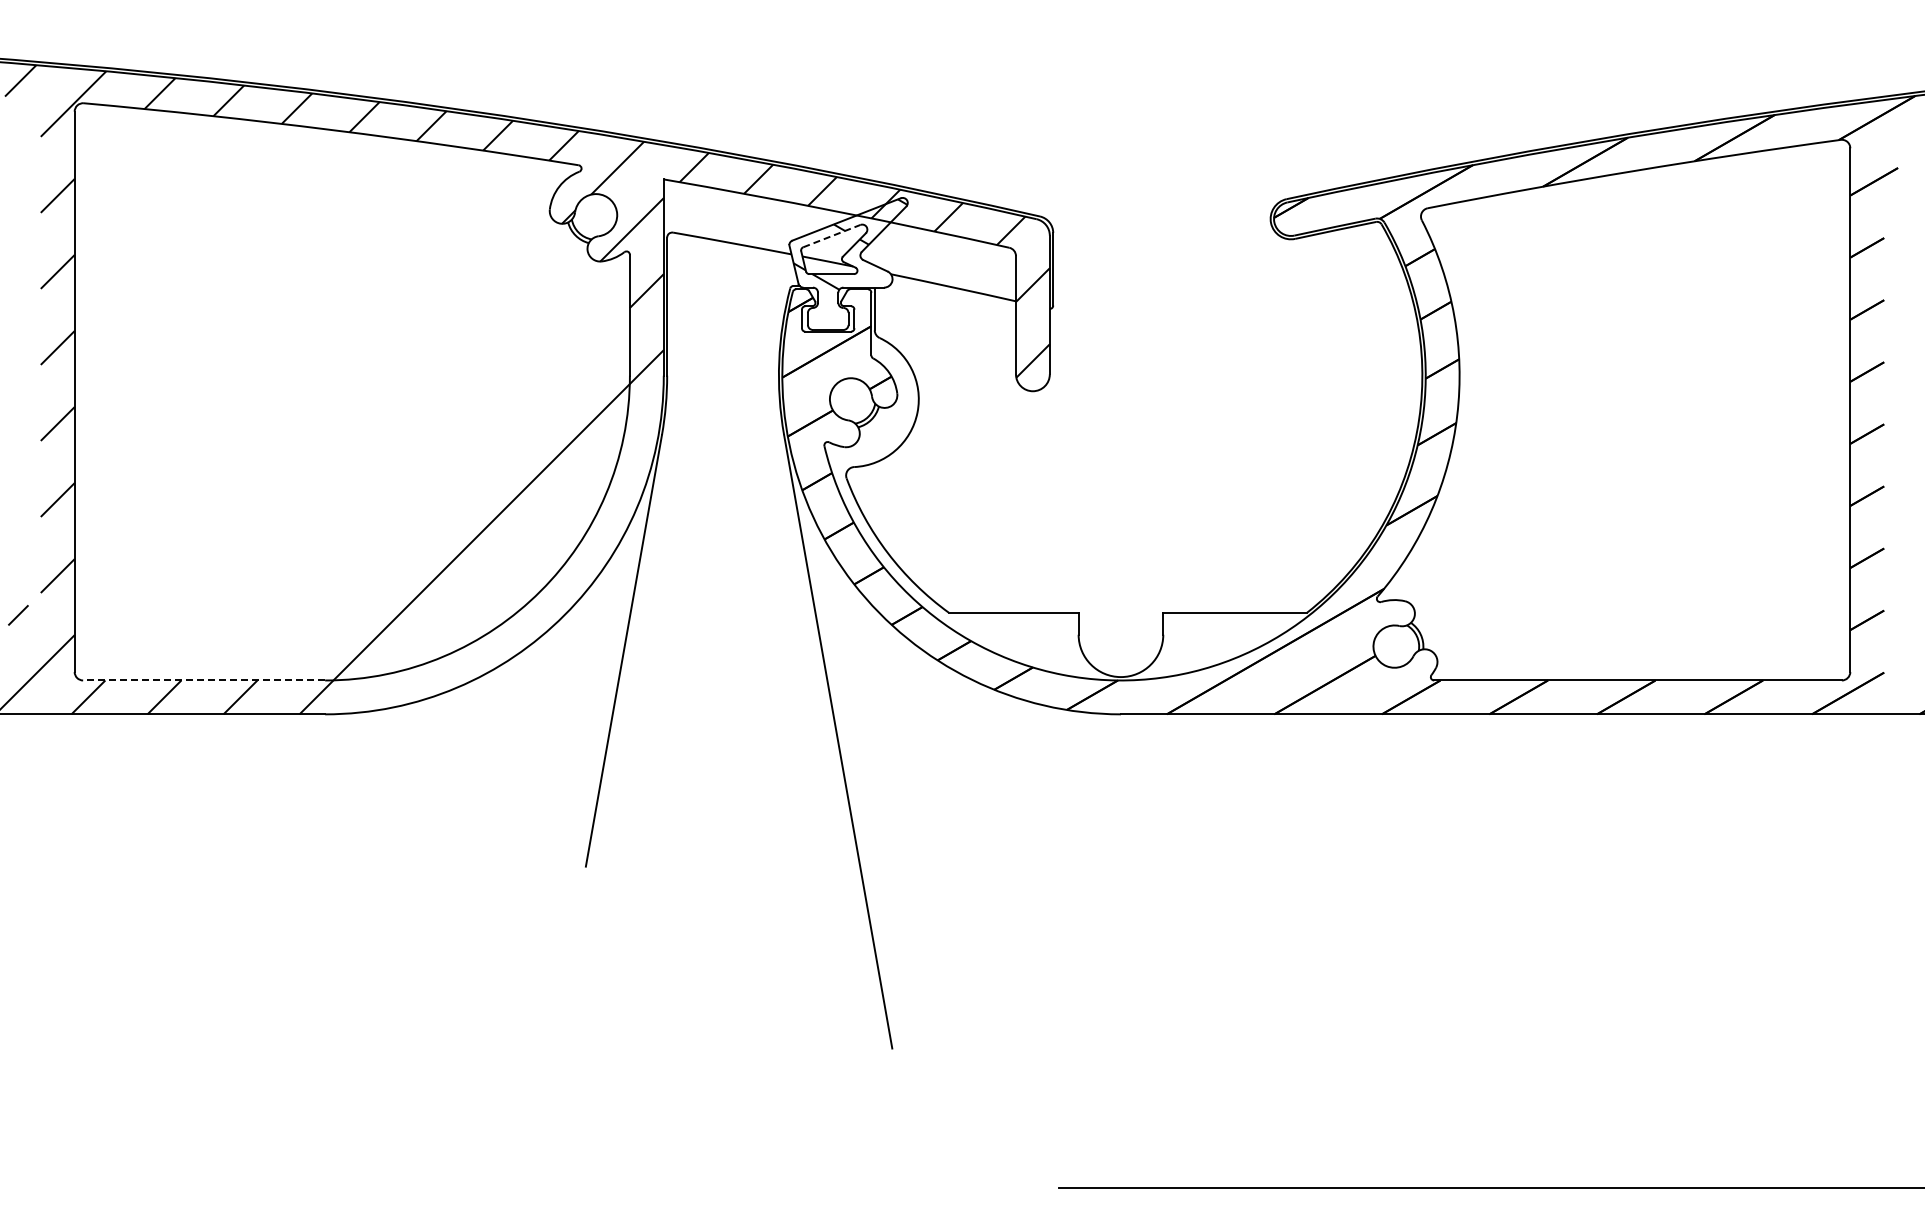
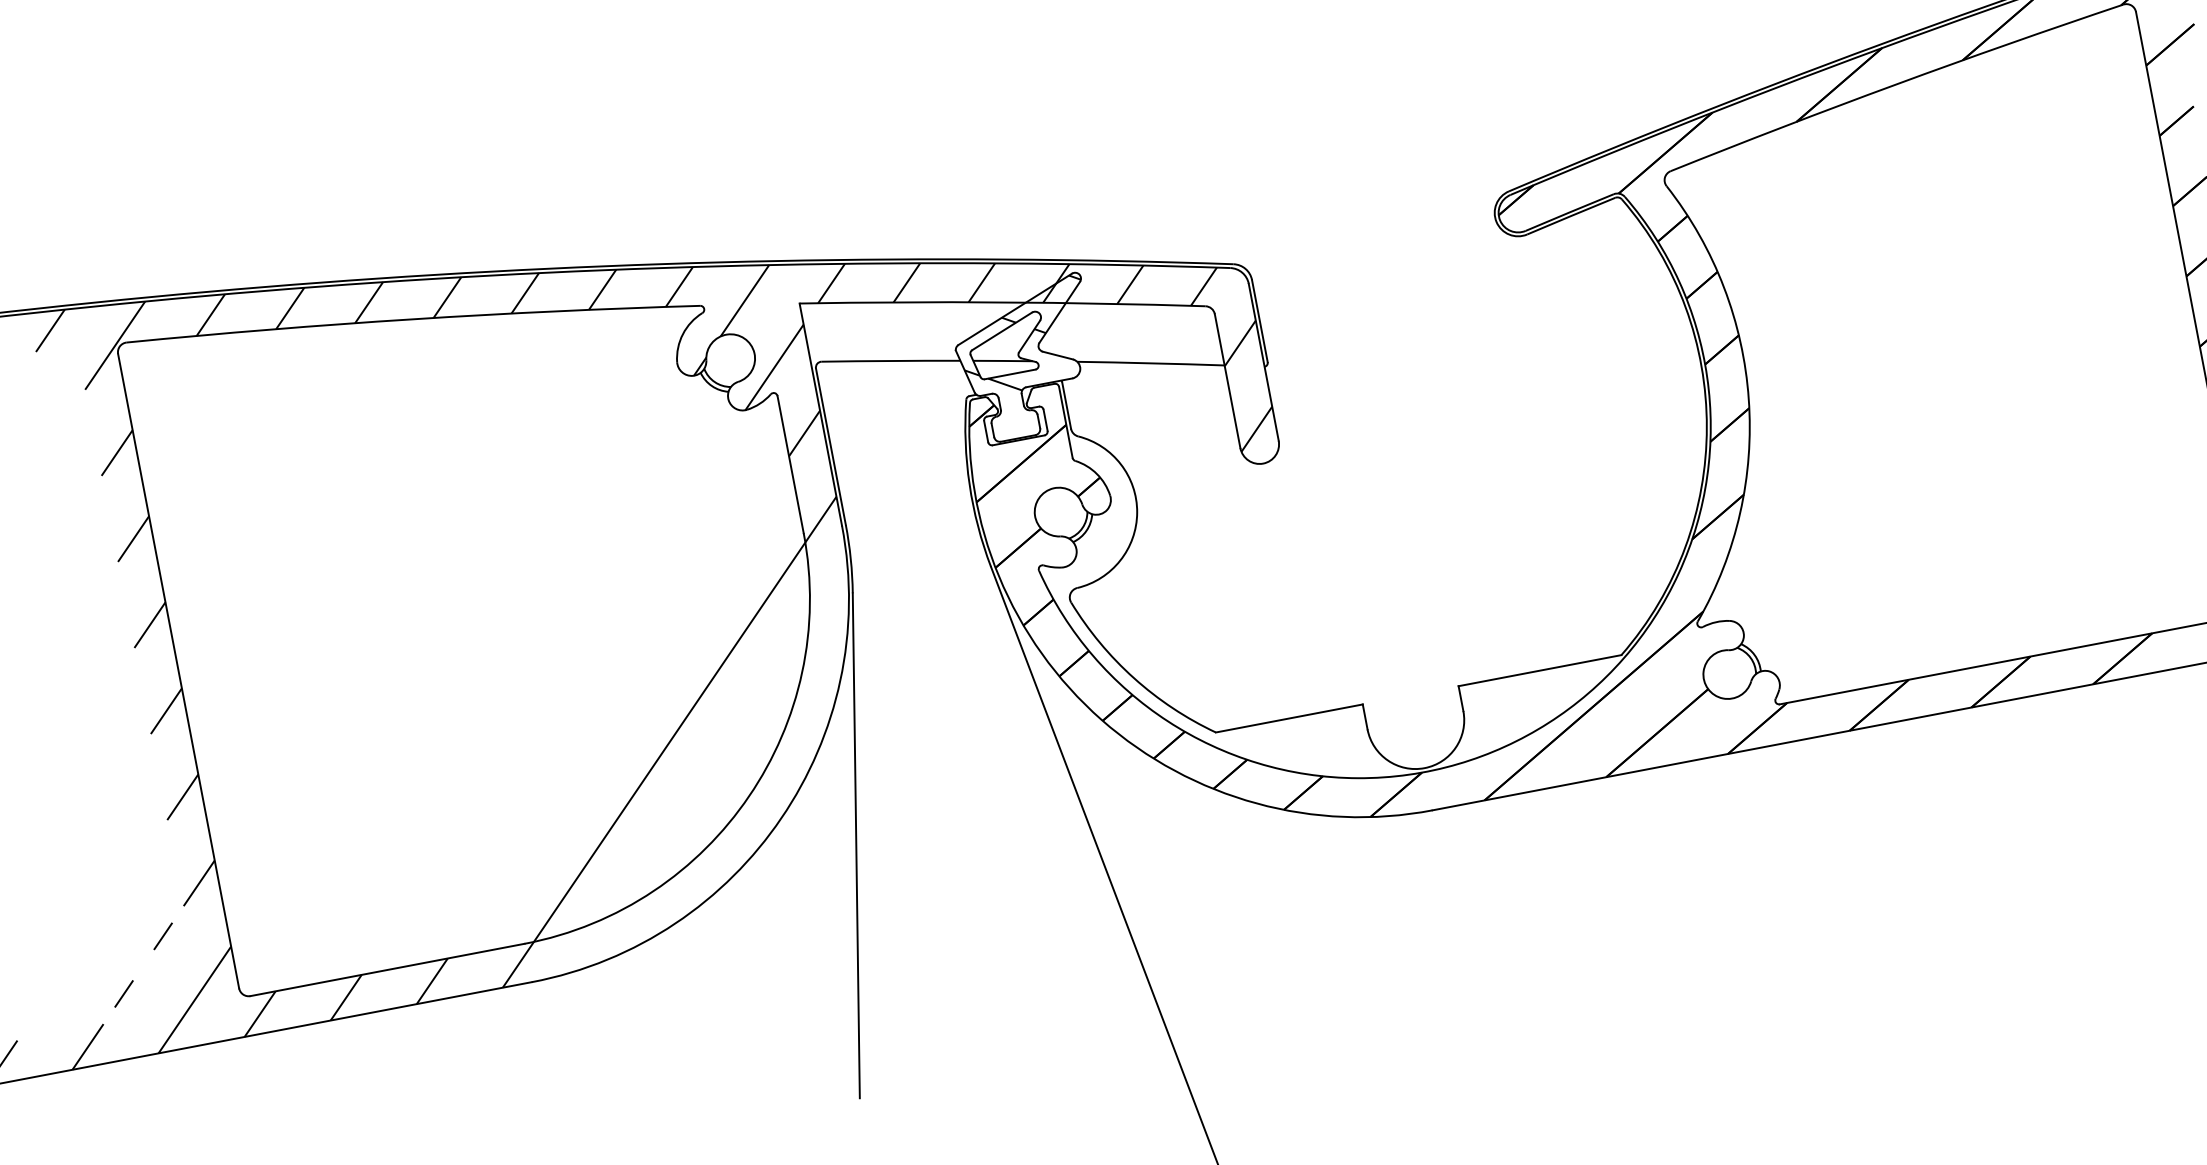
line: (831, 236) -> (1001, 331), dashed -> solid
line: (203, 680) -> (386, 970), dashed -> solid

